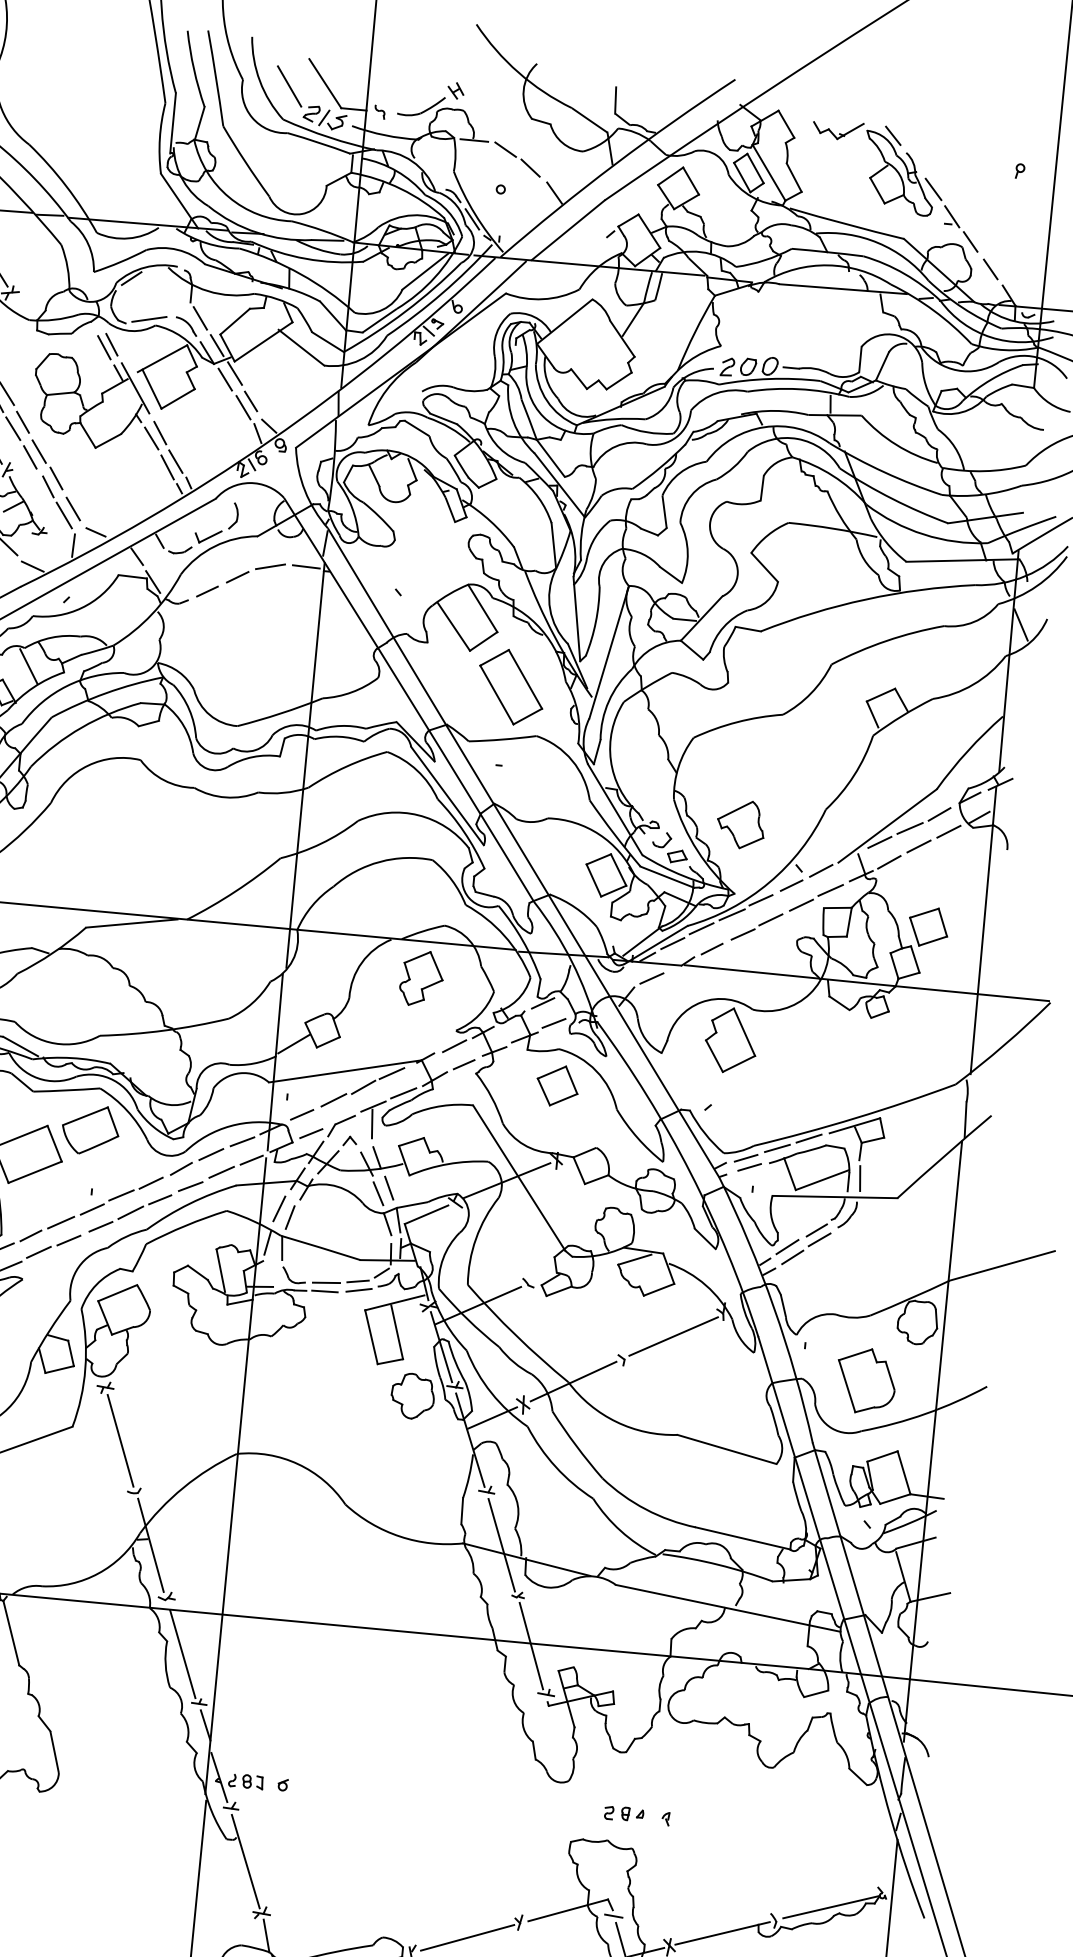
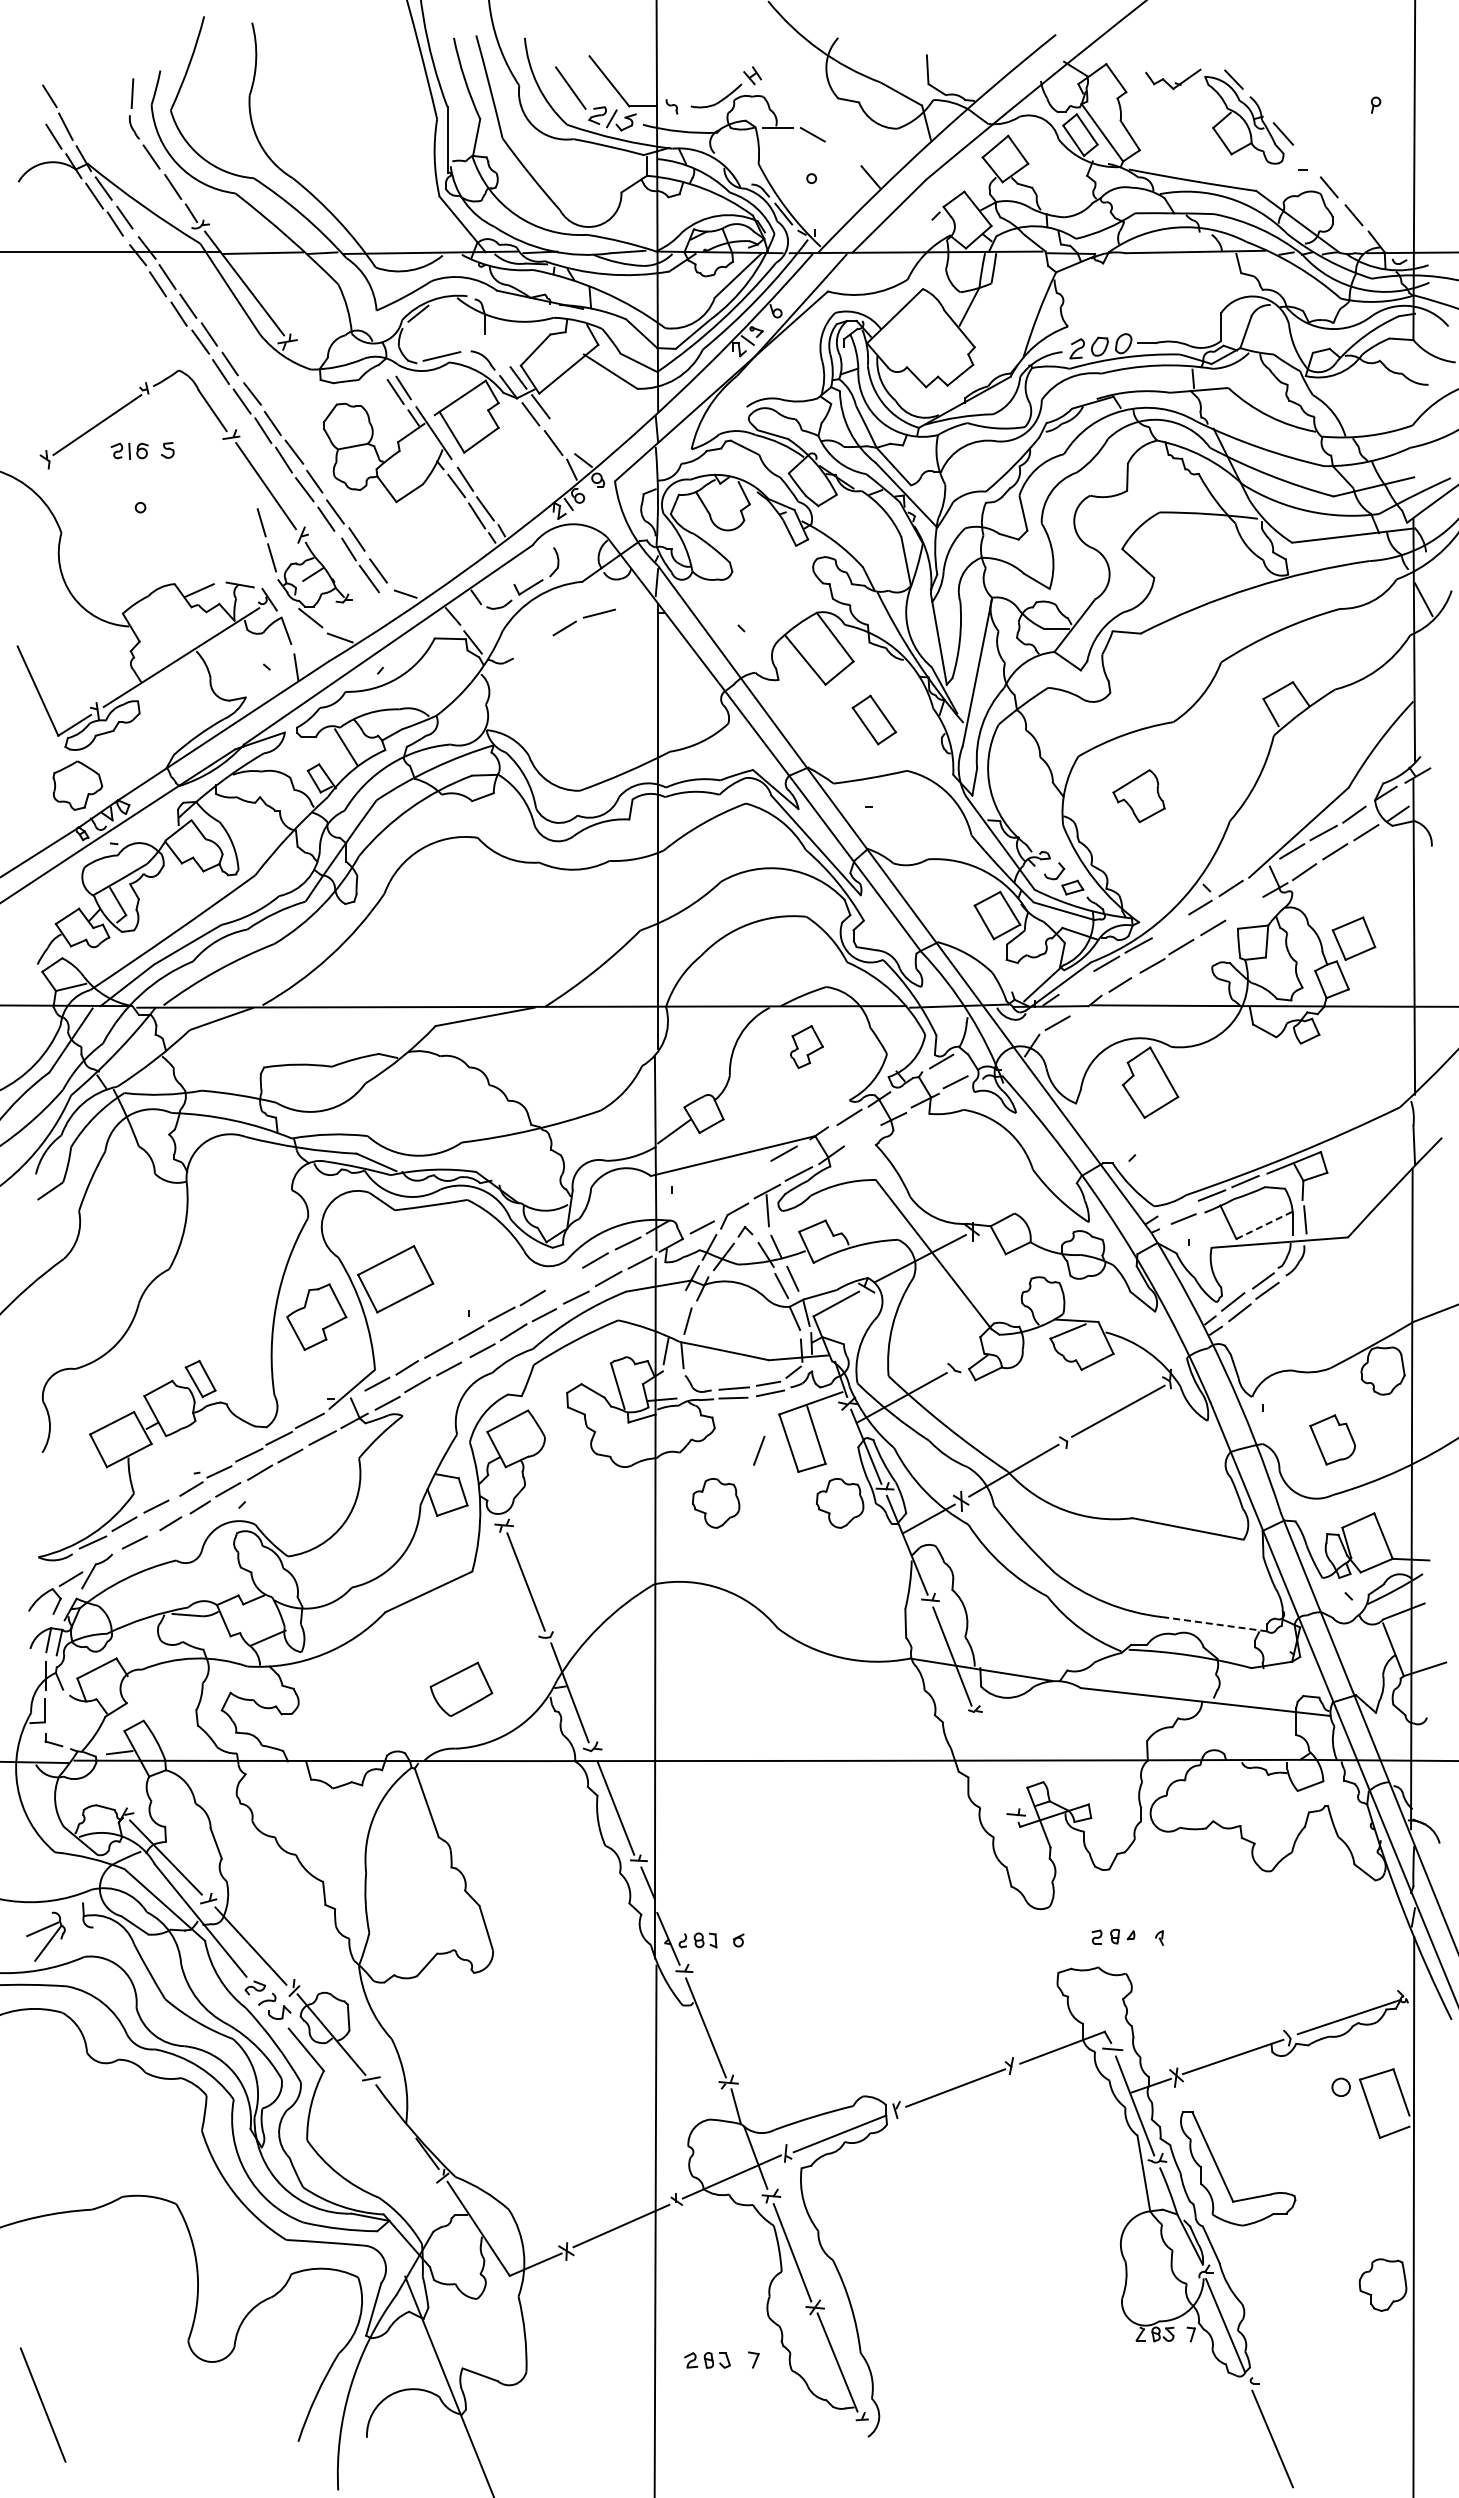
line: (530, 167) -> (841, 151), removed
line: (952, 216) -> (1306, 161), removed
line: (200, 317) -> (497, 349), removed
line: (250, 401) -> (560, 435), removed
line: (73, 545) -> (382, 610), removed
line: (306, 566) -> (638, 609), removed
line: (207, 590) -> (533, 646), removed
part: (511, 686) -> (874, 719), size x0.6
part: (740, 824) -> (1138, 796), moved
line: (830, 890) -> (1243, 908), removed
line: (760, 900) -> (1168, 926), removed
line: (672, 943) -> (1076, 982), removed
part: (421, 978) -> (806, 1046), size x0.7
line: (463, 1064) -> (861, 1136), removed
part: (557, 1086) -> (965, 1150), removed
line: (363, 1087) -> (754, 1171), removed
line: (333, 1100) -> (723, 1188), removed
line: (301, 1114) -> (689, 1207), removed
part: (90, 1129) -> (461, 1688), moved
line: (745, 1158) -> (1178, 1209), removed
line: (181, 1168) -> (564, 1278), removed
line: (822, 1180) -> (1264, 1225), solid -> dashed
line: (279, 1208) -> (759, 1450), moved
part: (865, 1380) -> (1332, 1439), size x0.7
part: (300, 1385) -> (716, 1503), added
line: (743, 1538) -> (1215, 1624), solid -> dashed
line: (530, 1646) -> (994, 1763), removed

